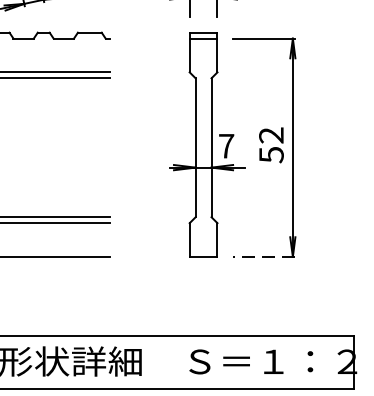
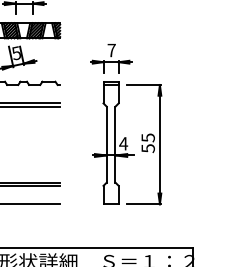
text: (270, 134) -> (147, 137), 52 -> 55
text: (226, 145) -> (123, 143), 7 -> 4
line: (264, 257) -> (144, 204), dashed -> solid

